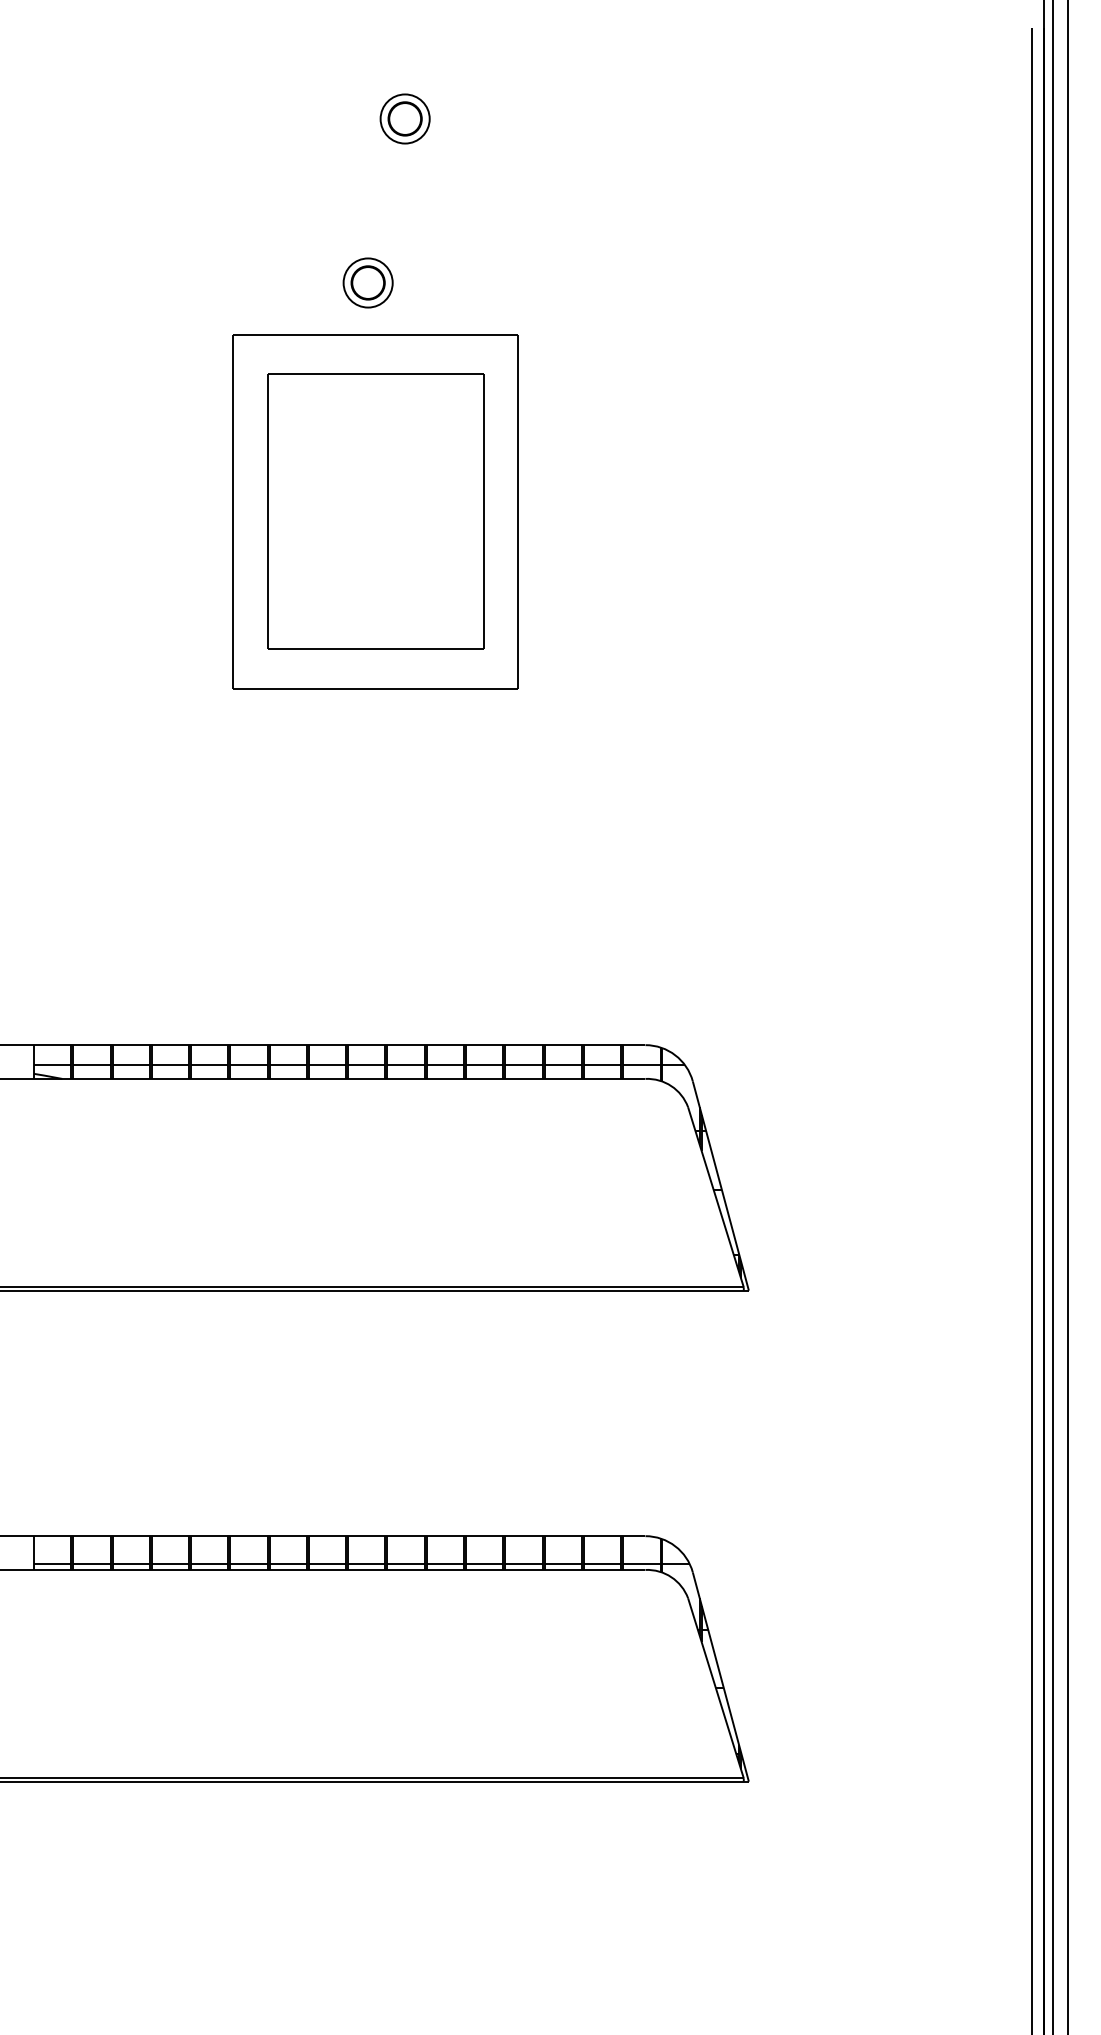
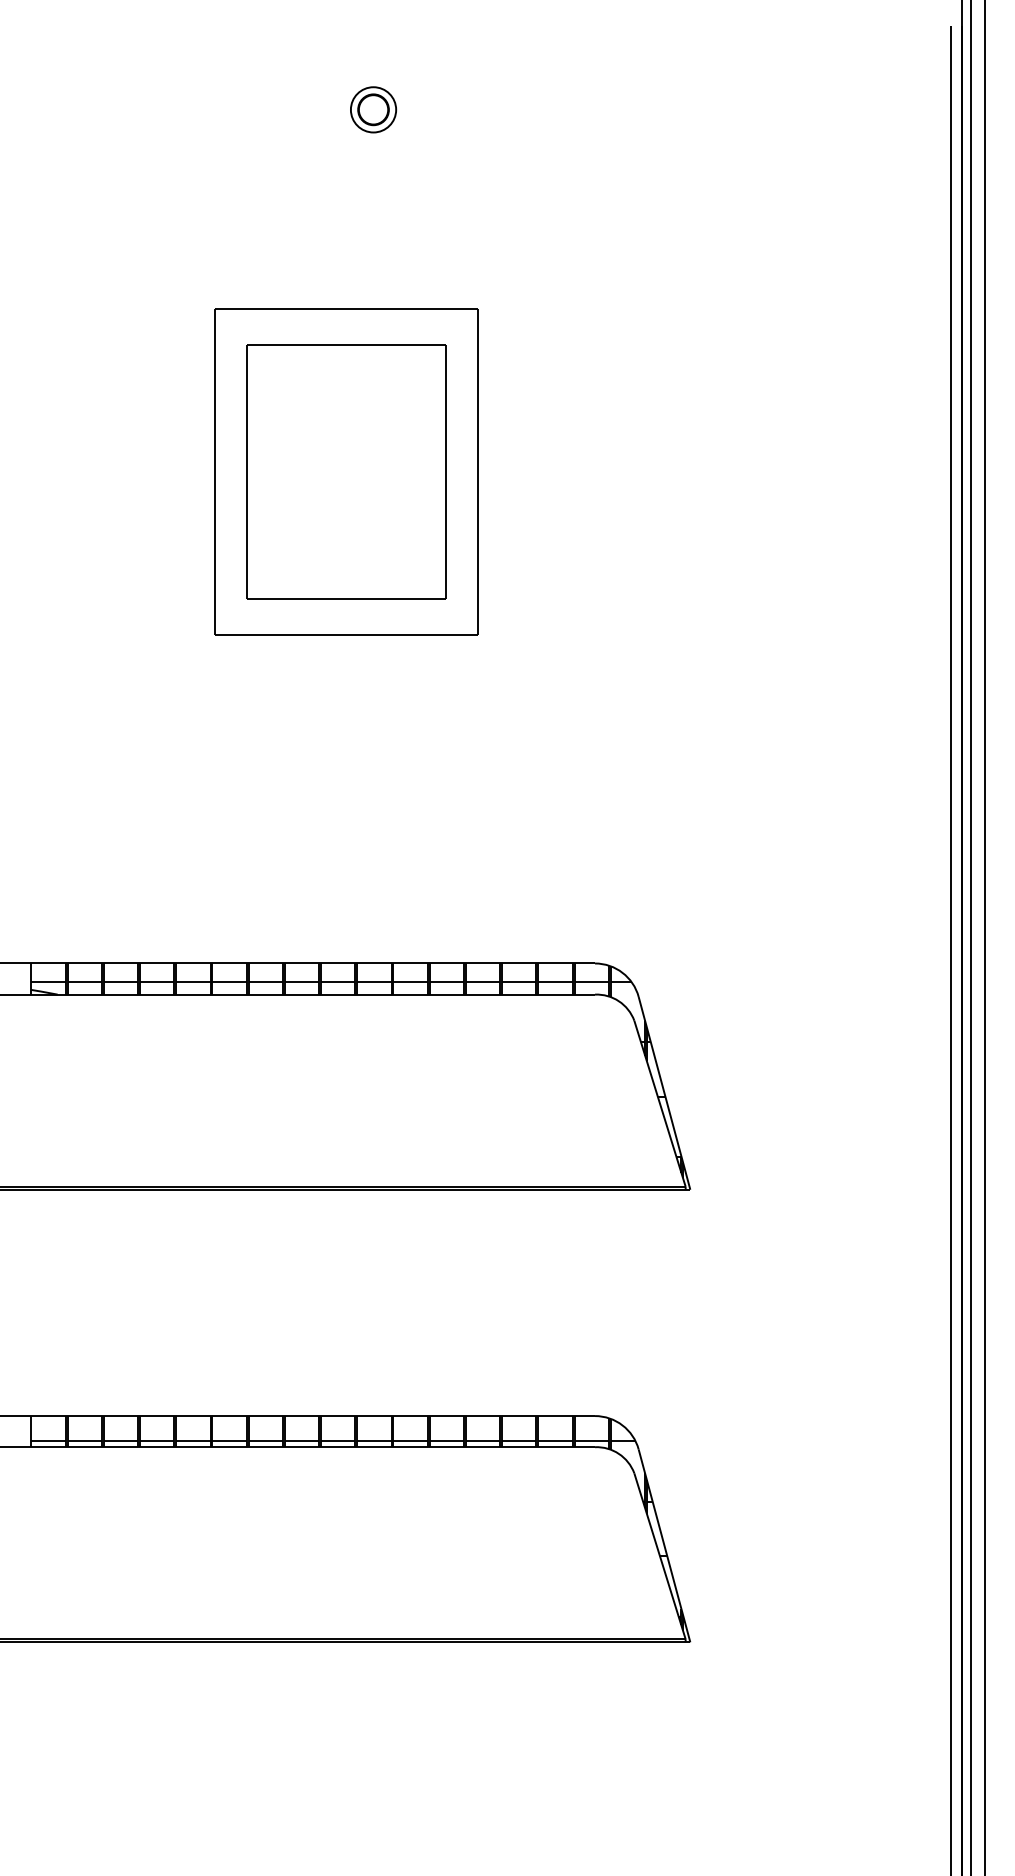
part: (367, 282) -> (338, 260), removed

